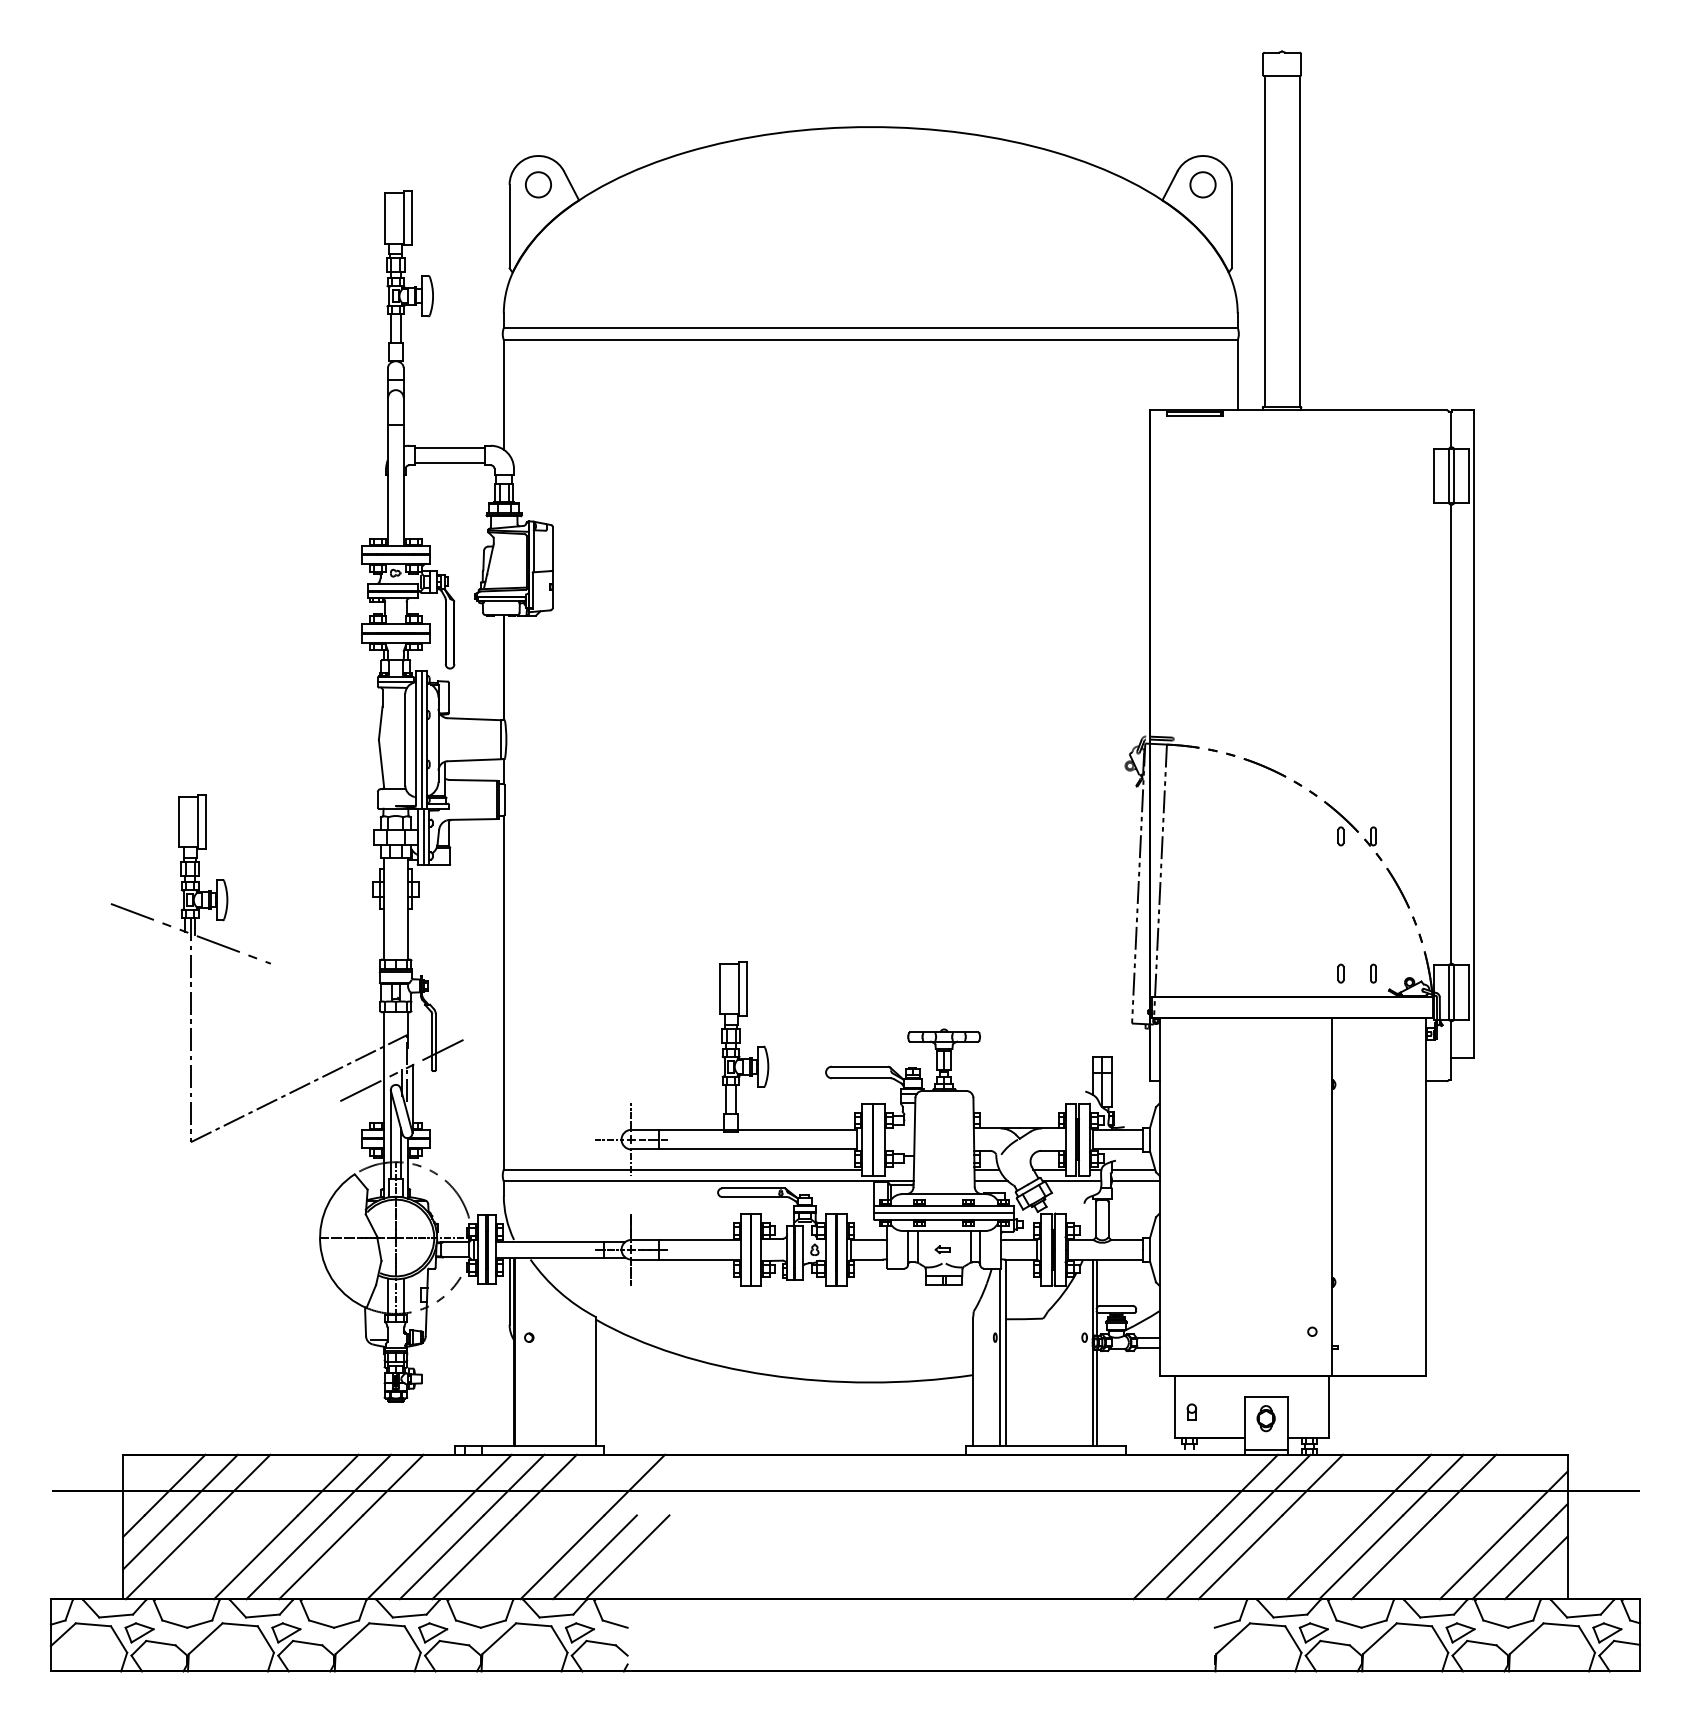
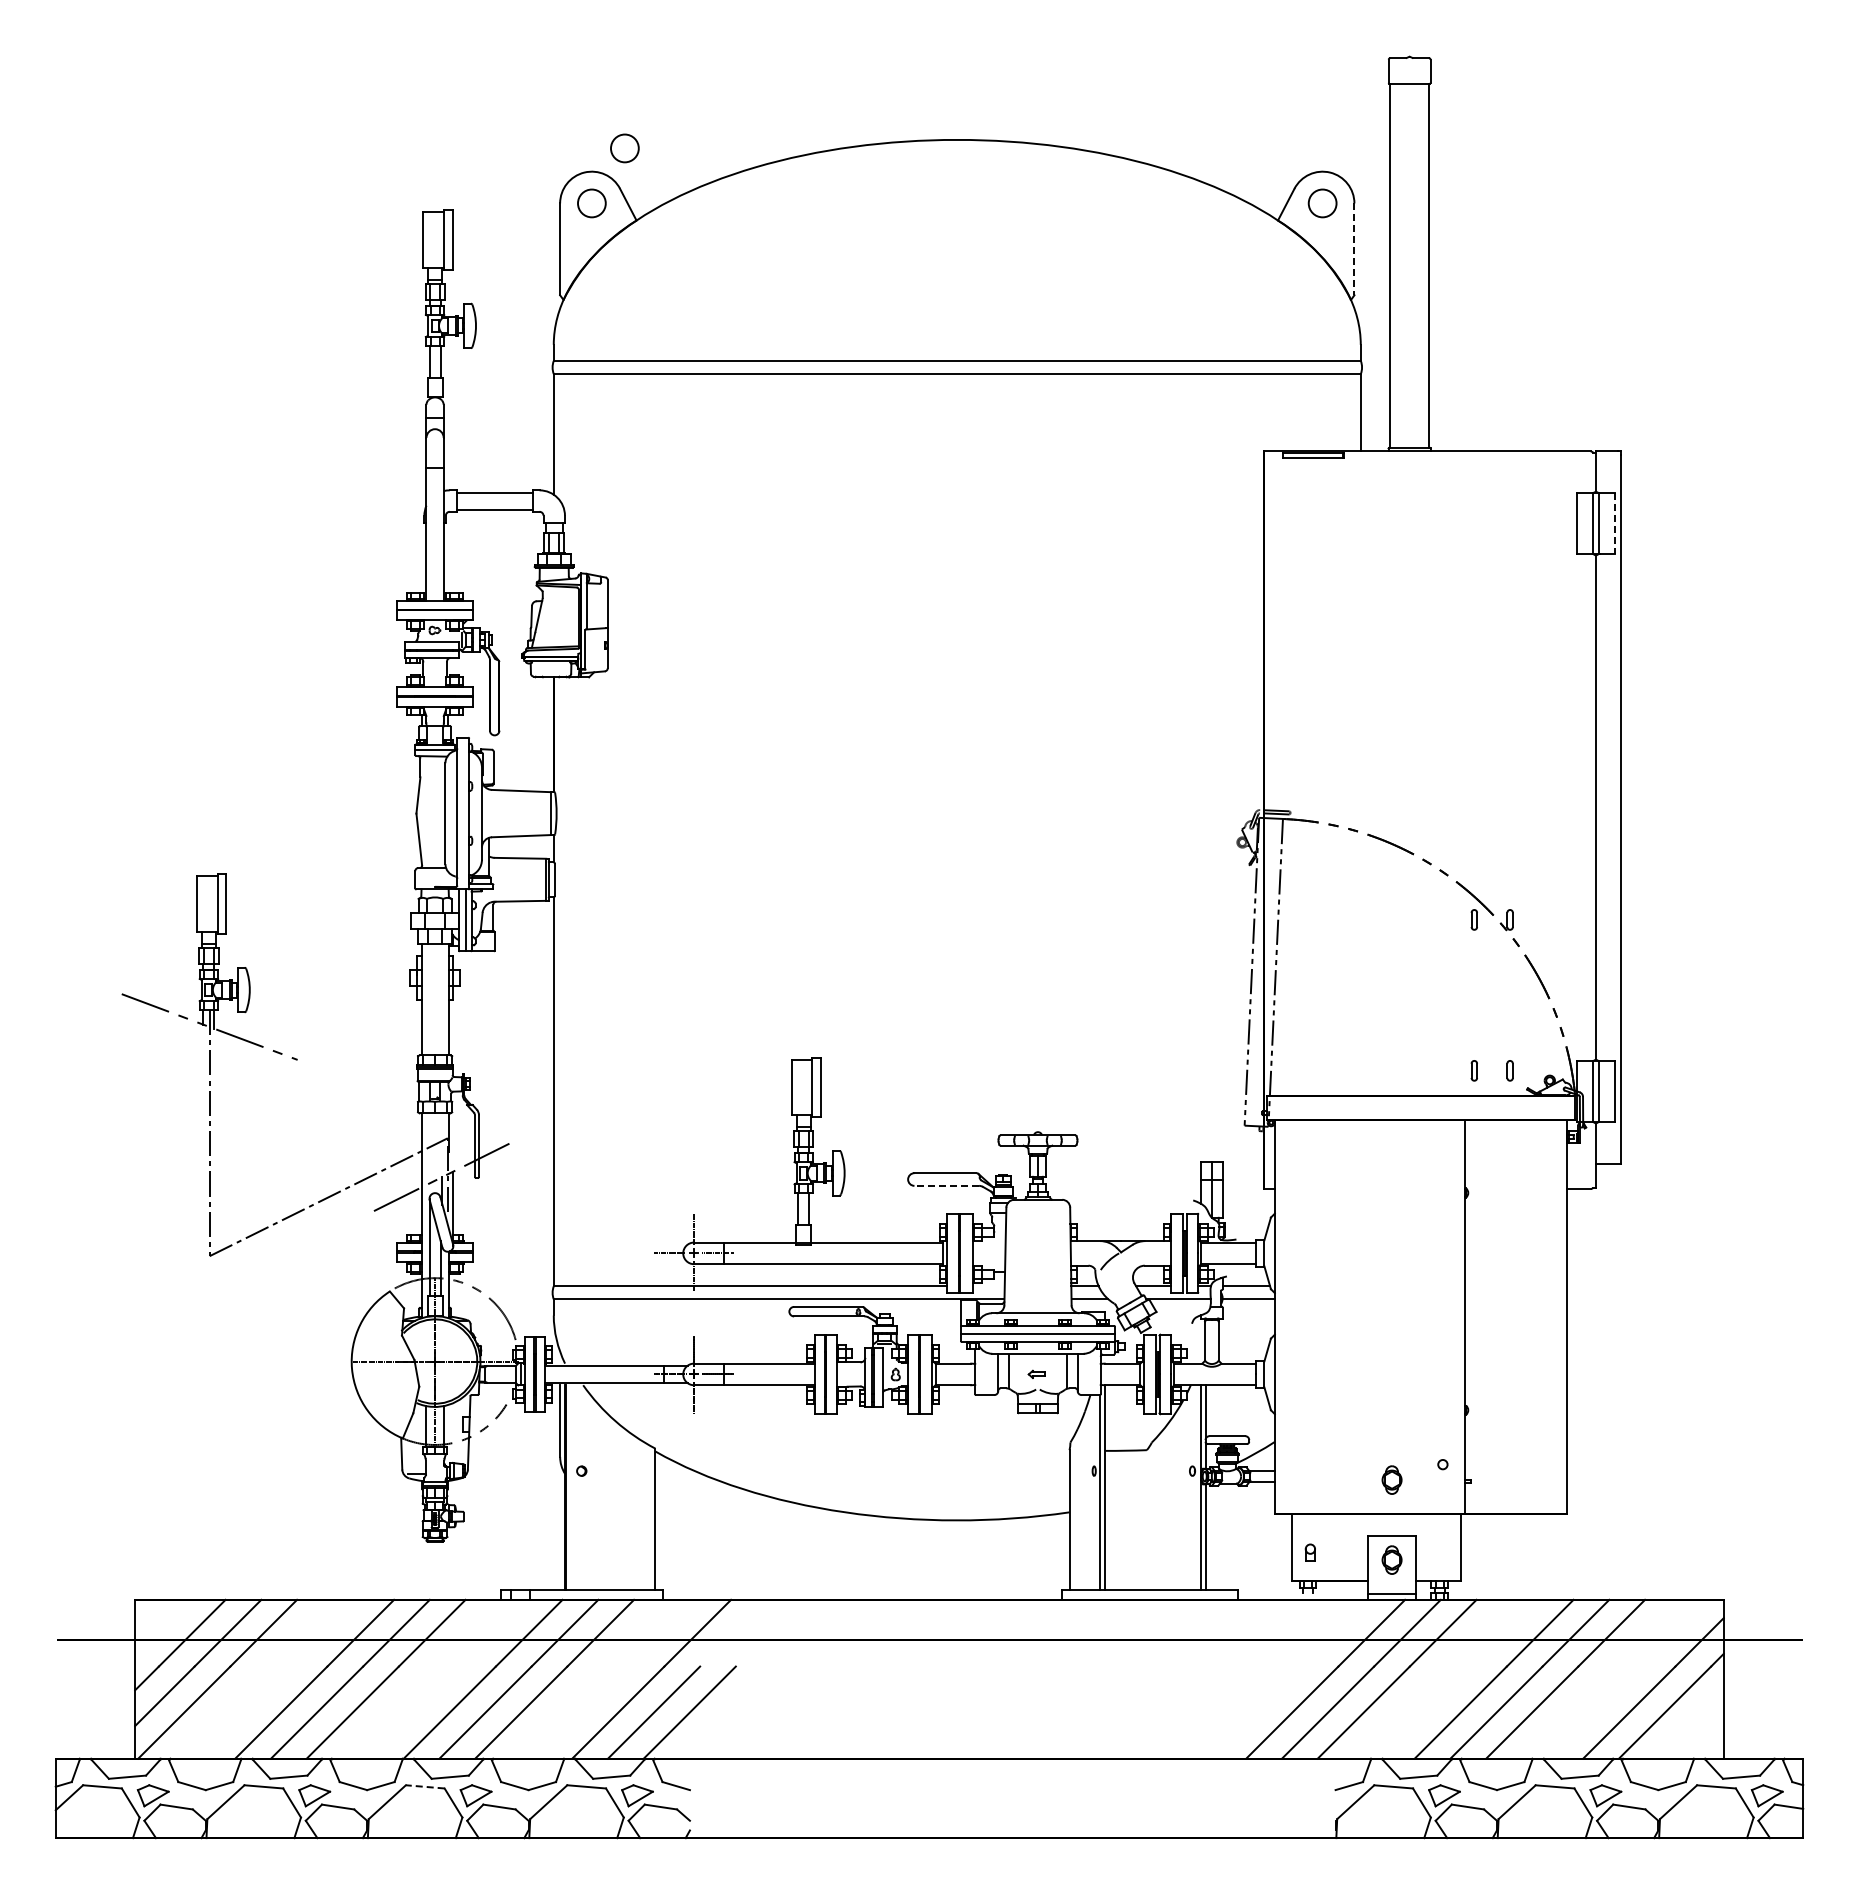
circle: (568, 134) -> (624, 148), added
line: (1231, 226) -> (1354, 249), solid -> dashed
line: (1469, 476) -> (1615, 524), solid -> dashed
line: (421, 739) -> (463, 813), removed
line: (860, 1077) -> (946, 1185), solid -> dashed
part: (1265, 1345) -> (1391, 1479), added
line: (1535, 1567) -> (1688, 1723), removed
line: (386, 1624) -> (424, 1786), solid -> dashed

